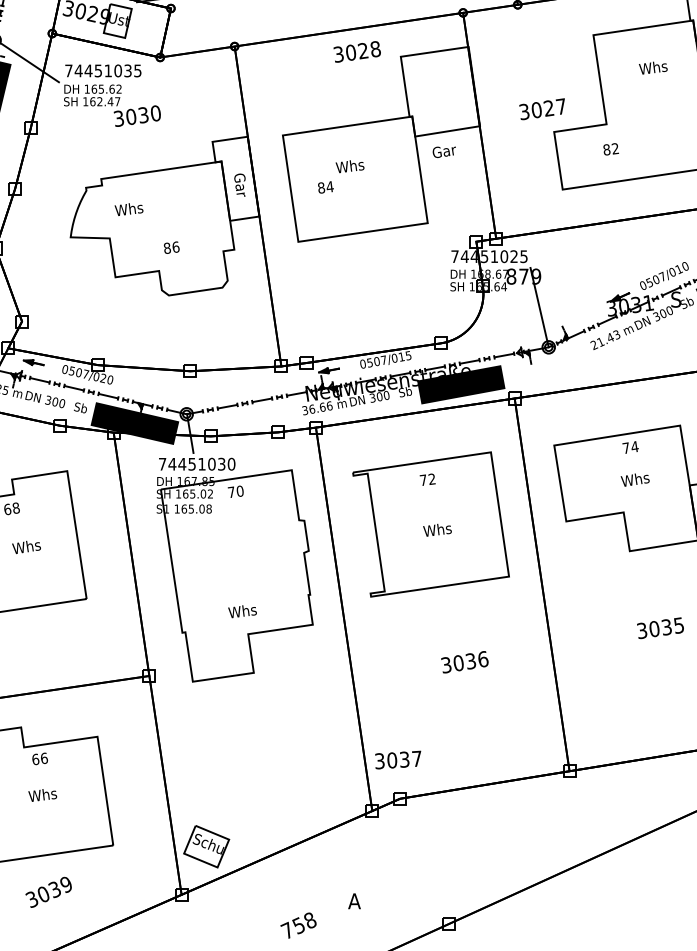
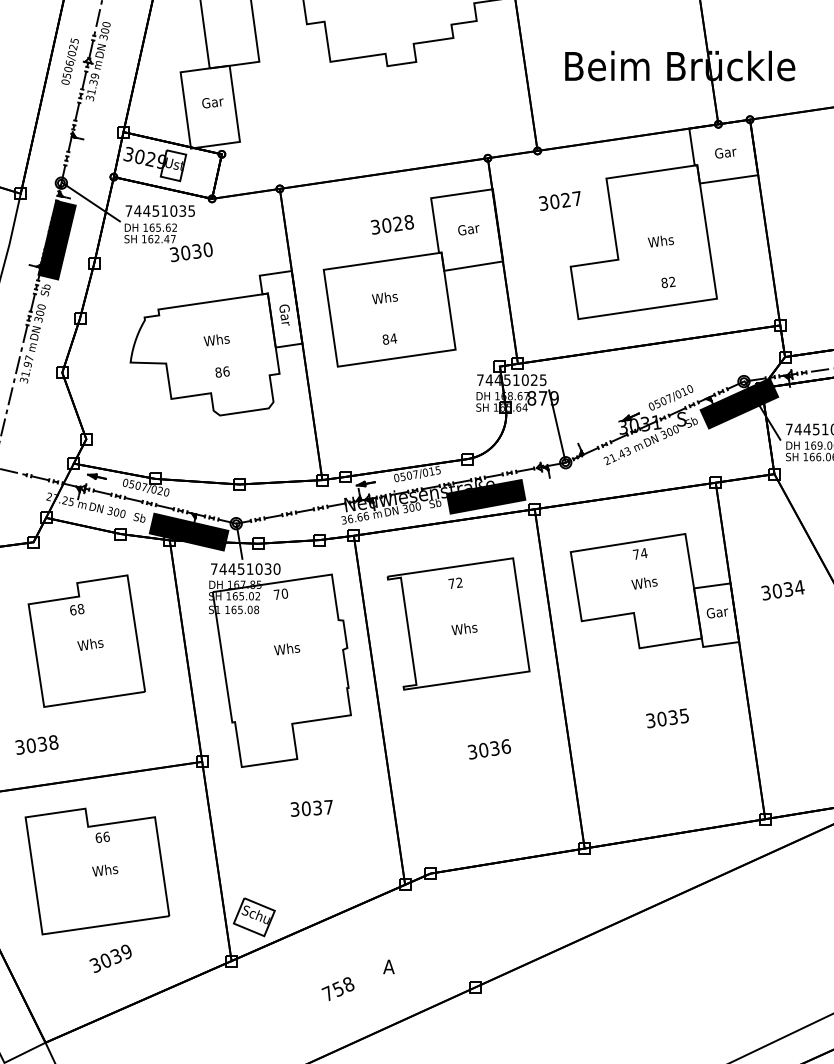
text: (357, 51) -> (392, 224), moved
text: (652, 68) -> (660, 241), moved
text: (541, 108) -> (559, 200), moved
text: (611, 149) -> (668, 282), moved
text: (444, 152) -> (468, 230), moved
text: (325, 186) -> (389, 338), moved
text: (128, 209) -> (216, 340), moved
text: (243, 611) -> (287, 649), moved
text: (397, 760) -> (311, 808), moved

